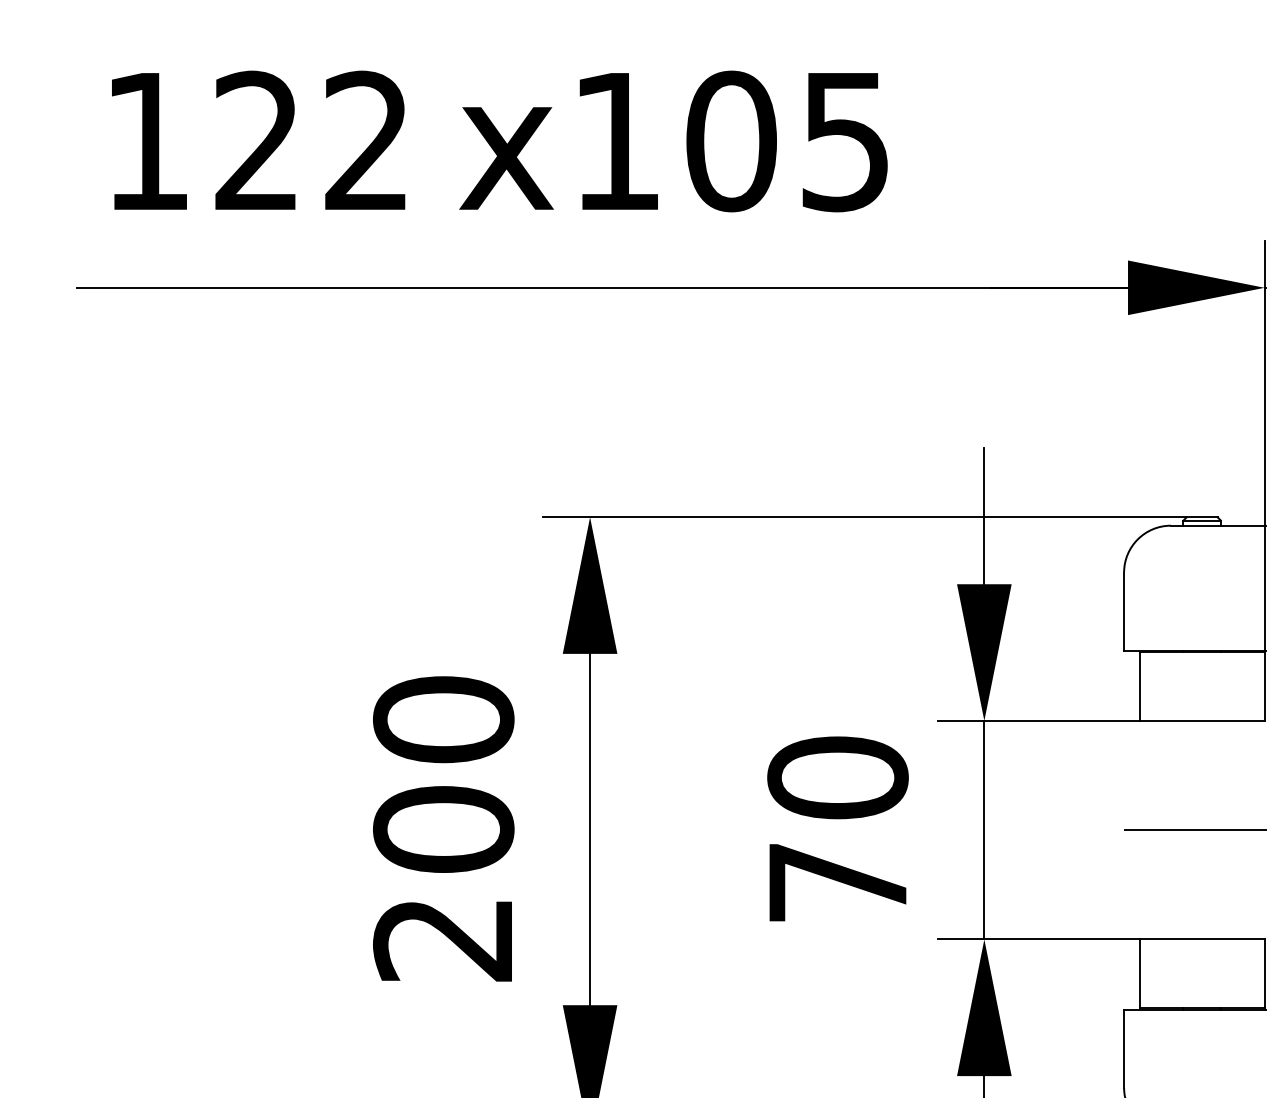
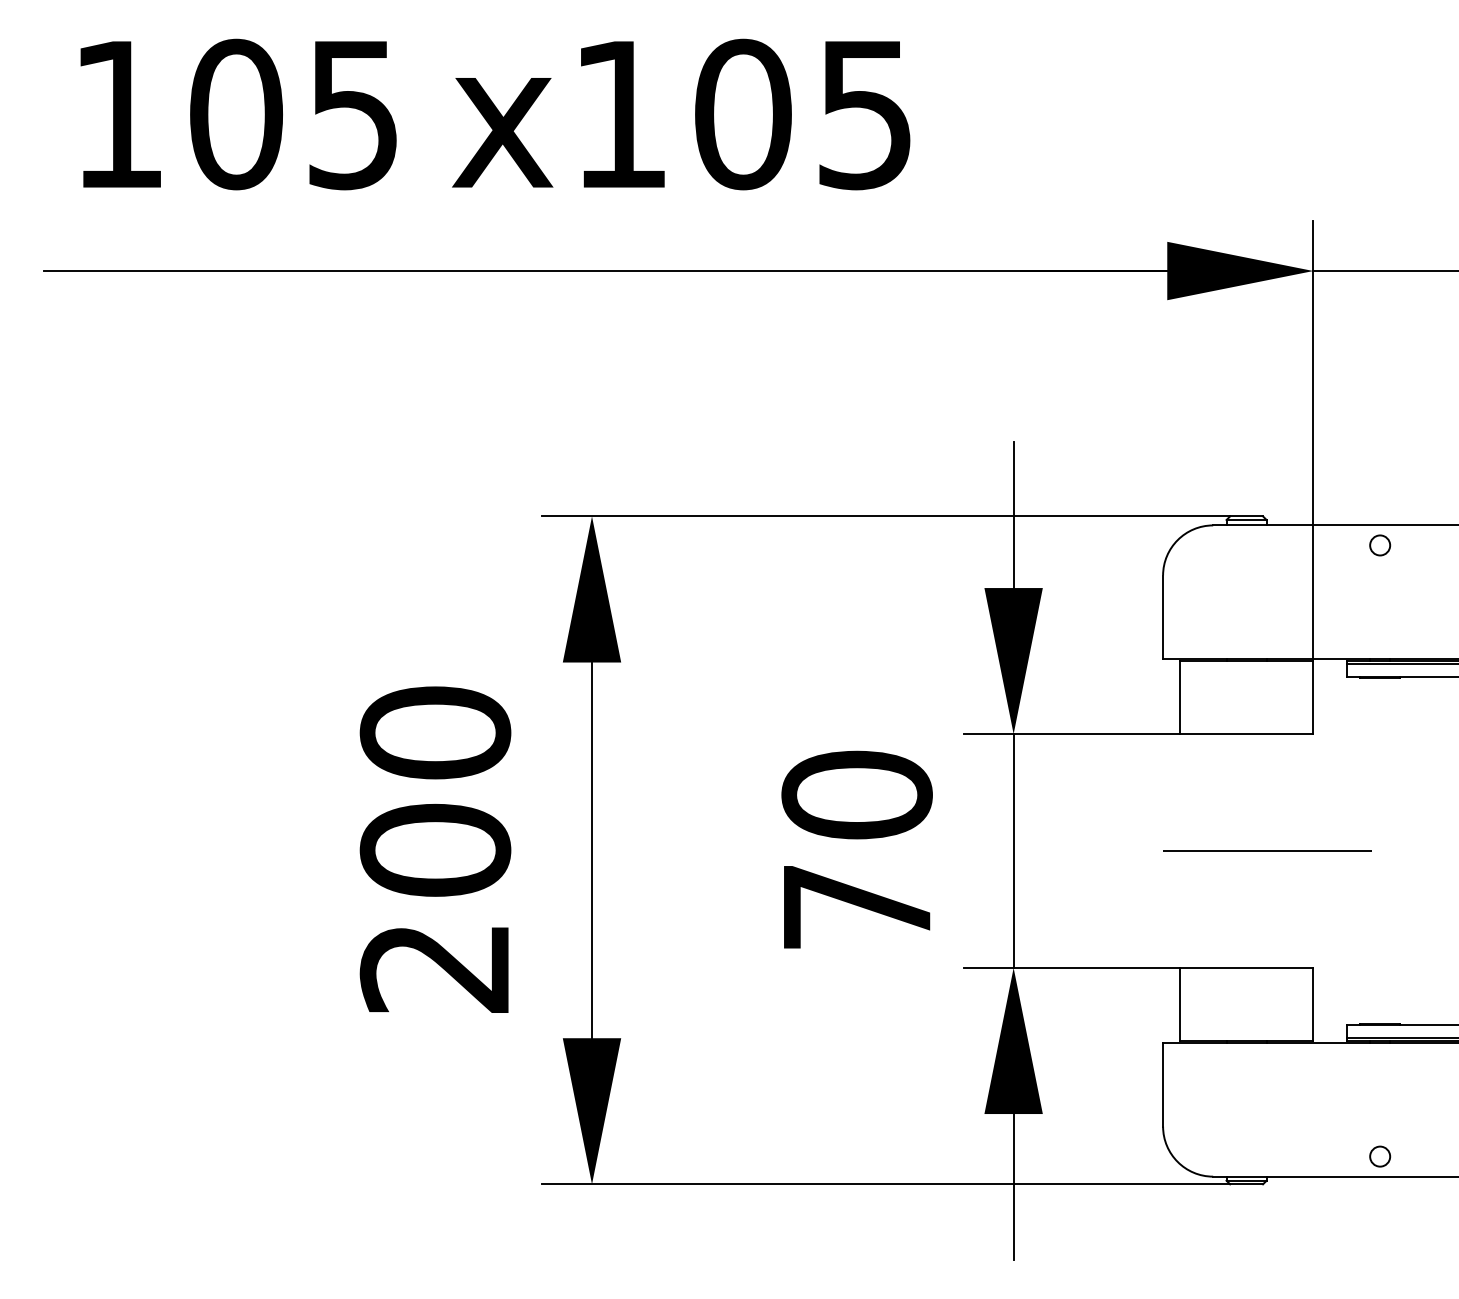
text: (310, 141) -> (293, 114), 122 -> 105

